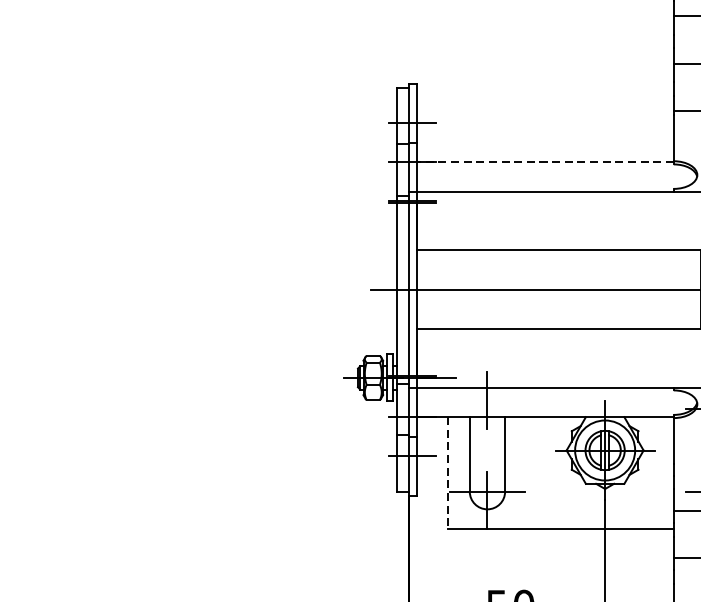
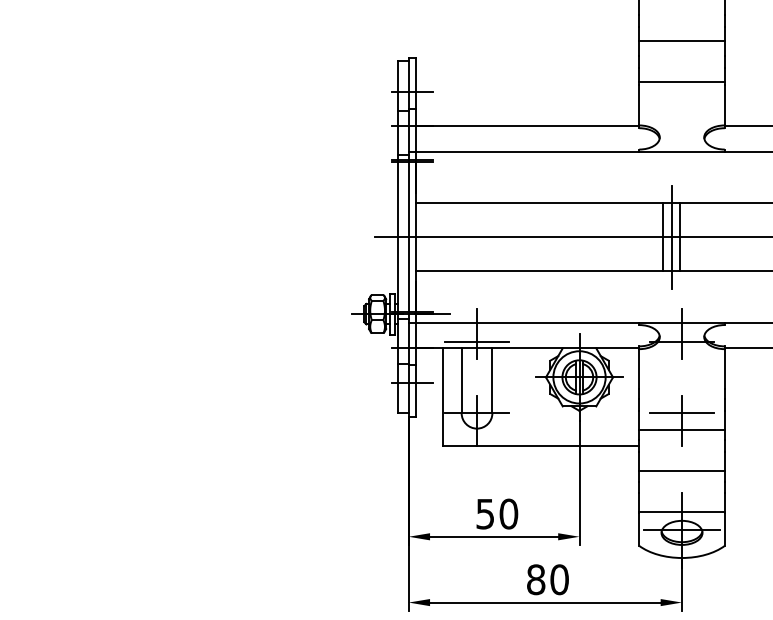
line: (545, 162) -> (527, 126), dashed -> solid
line: (486, 409) -> (476, 341), added
line: (447, 473) -> (442, 397), dashed -> solid

